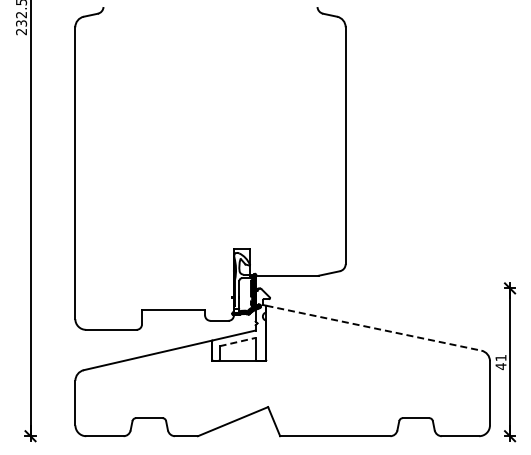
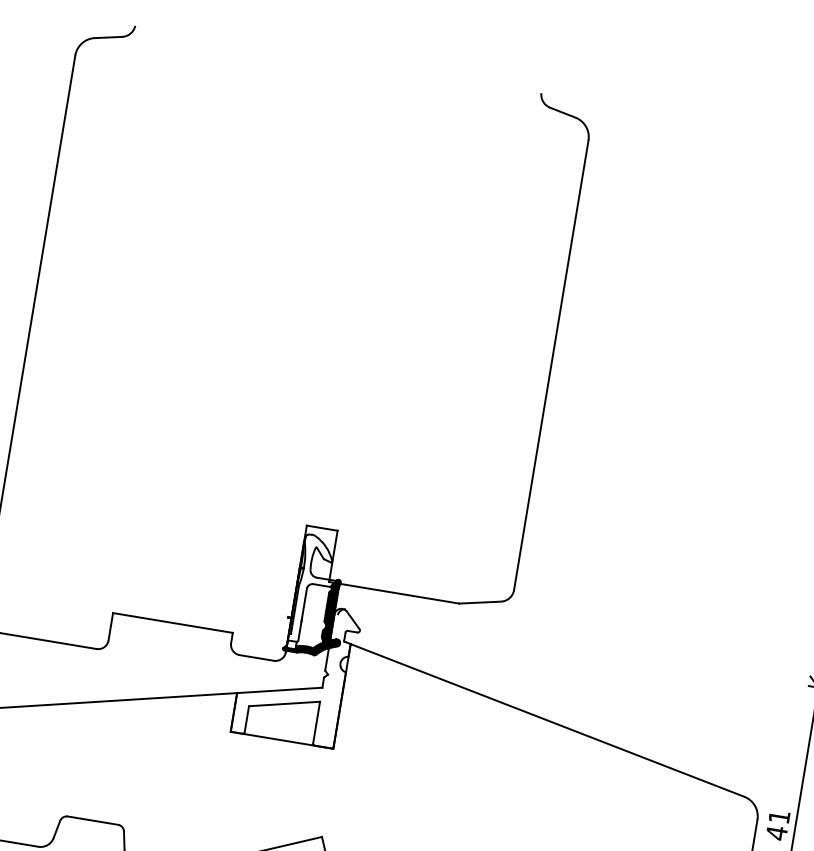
line: (373, 328) -> (546, 720), dashed -> solid
line: (238, 341) -> (286, 703), dashed -> solid

